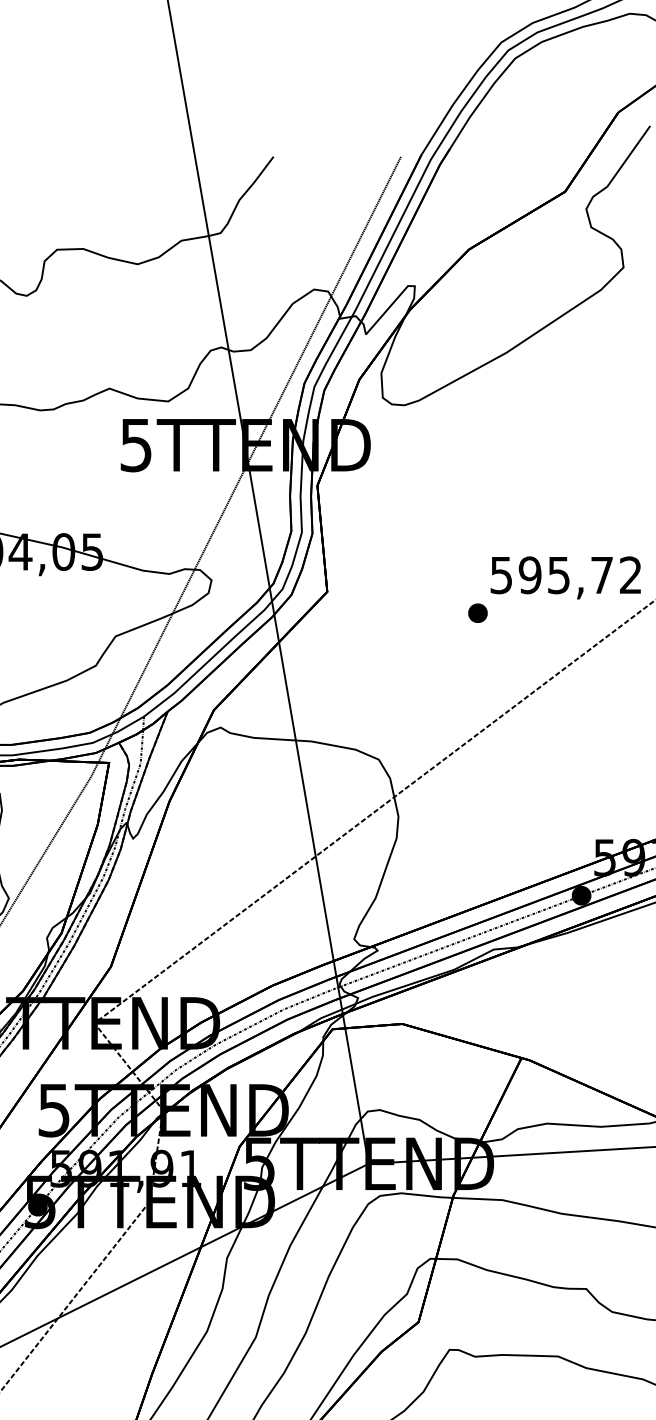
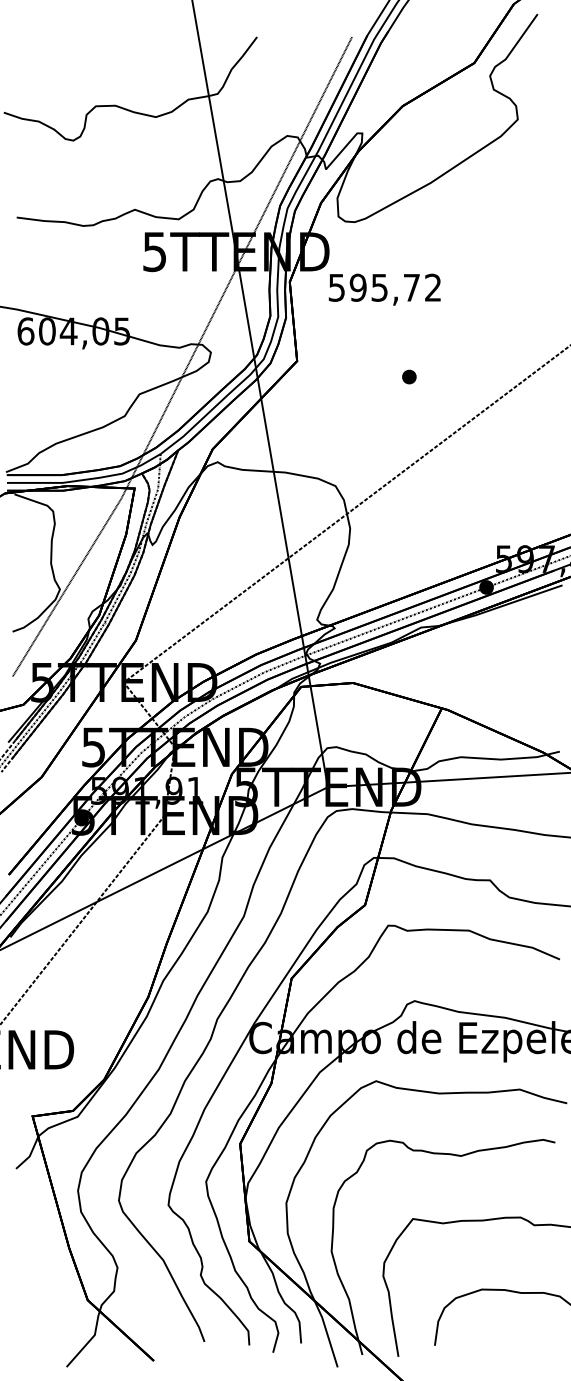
text: (565, 577) -> (384, 289), moved

